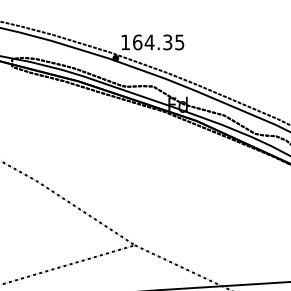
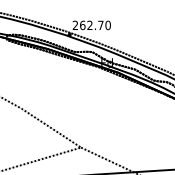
text: (152, 42) -> (91, 25), 164.35 -> 262.70

